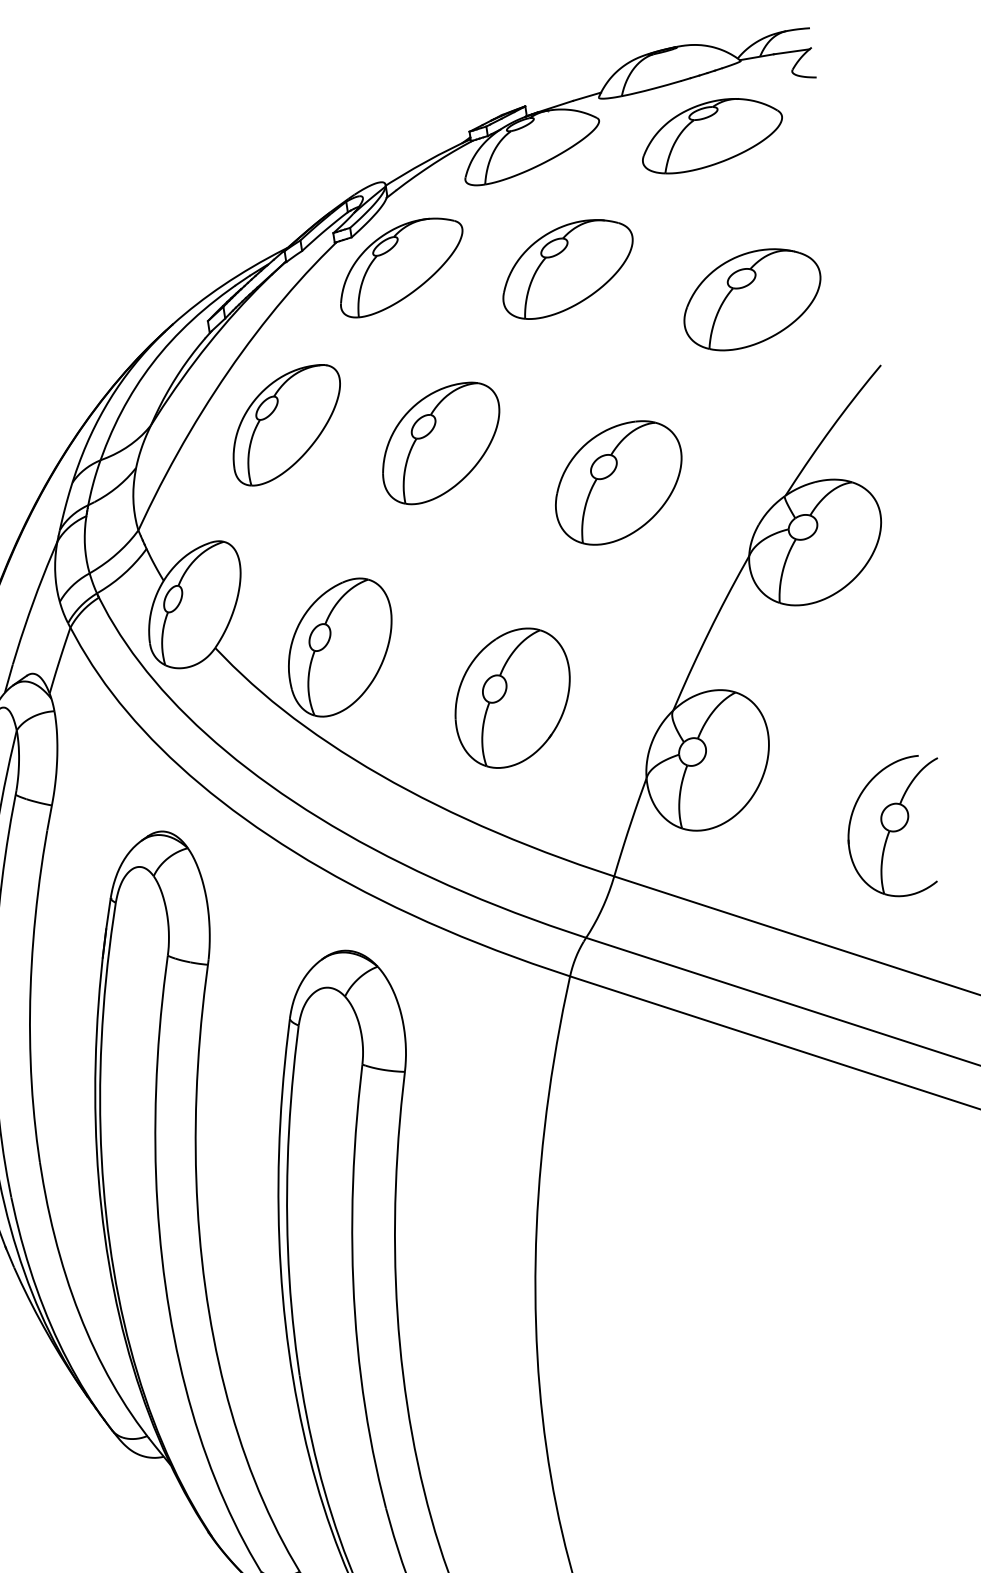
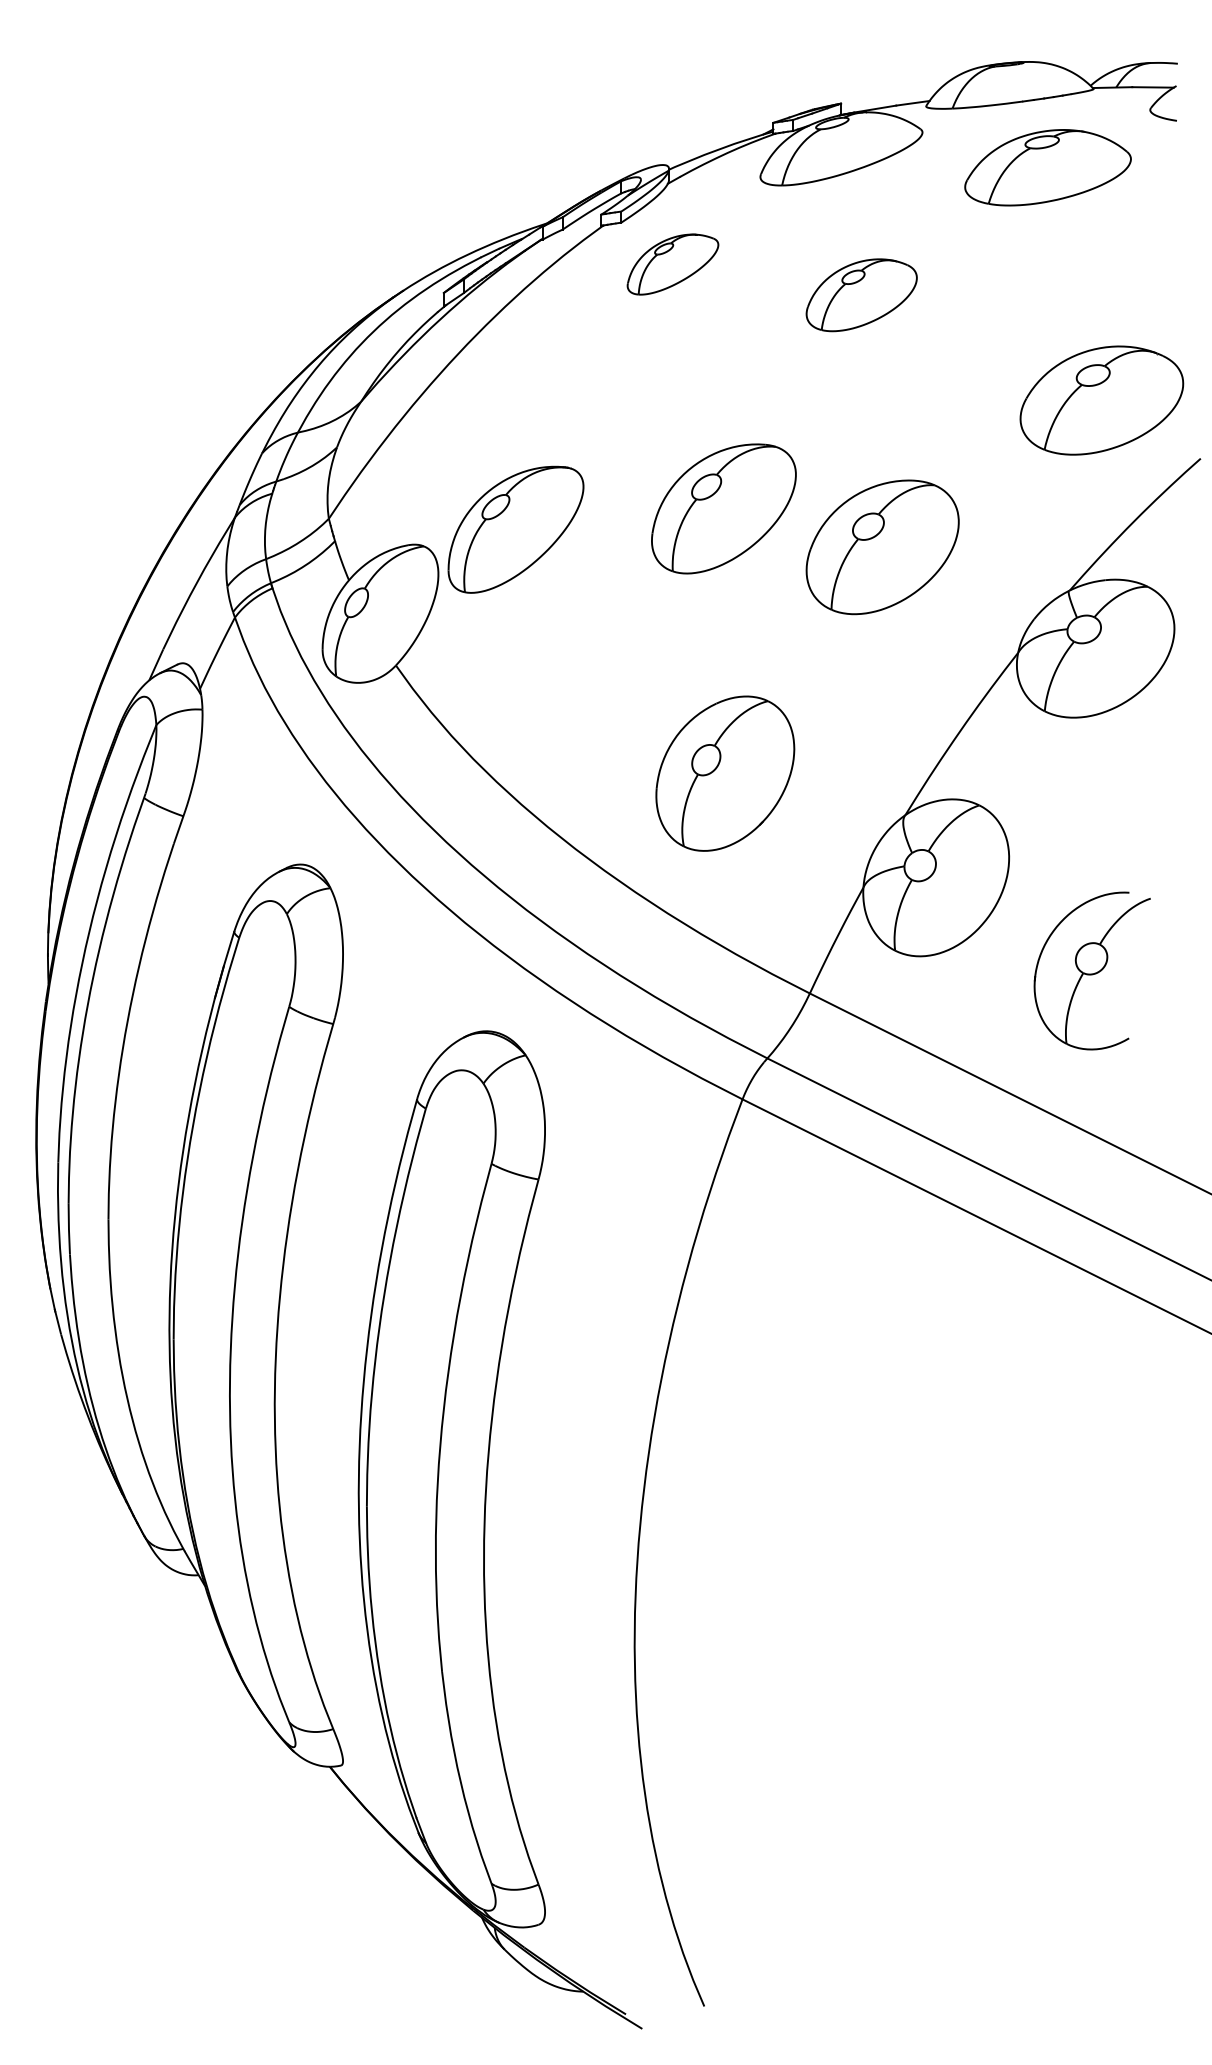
part: (401, 266) -> (672, 264), size x0.6
part: (567, 268) -> (861, 295), size x0.7
part: (752, 299) -> (1101, 400), moved
part: (286, 424) -> (515, 529), moved
part: (440, 443) -> (723, 508), moved
part: (340, 647) -> (538, 686), removed
part: (896, 827) -> (1091, 970), moved

